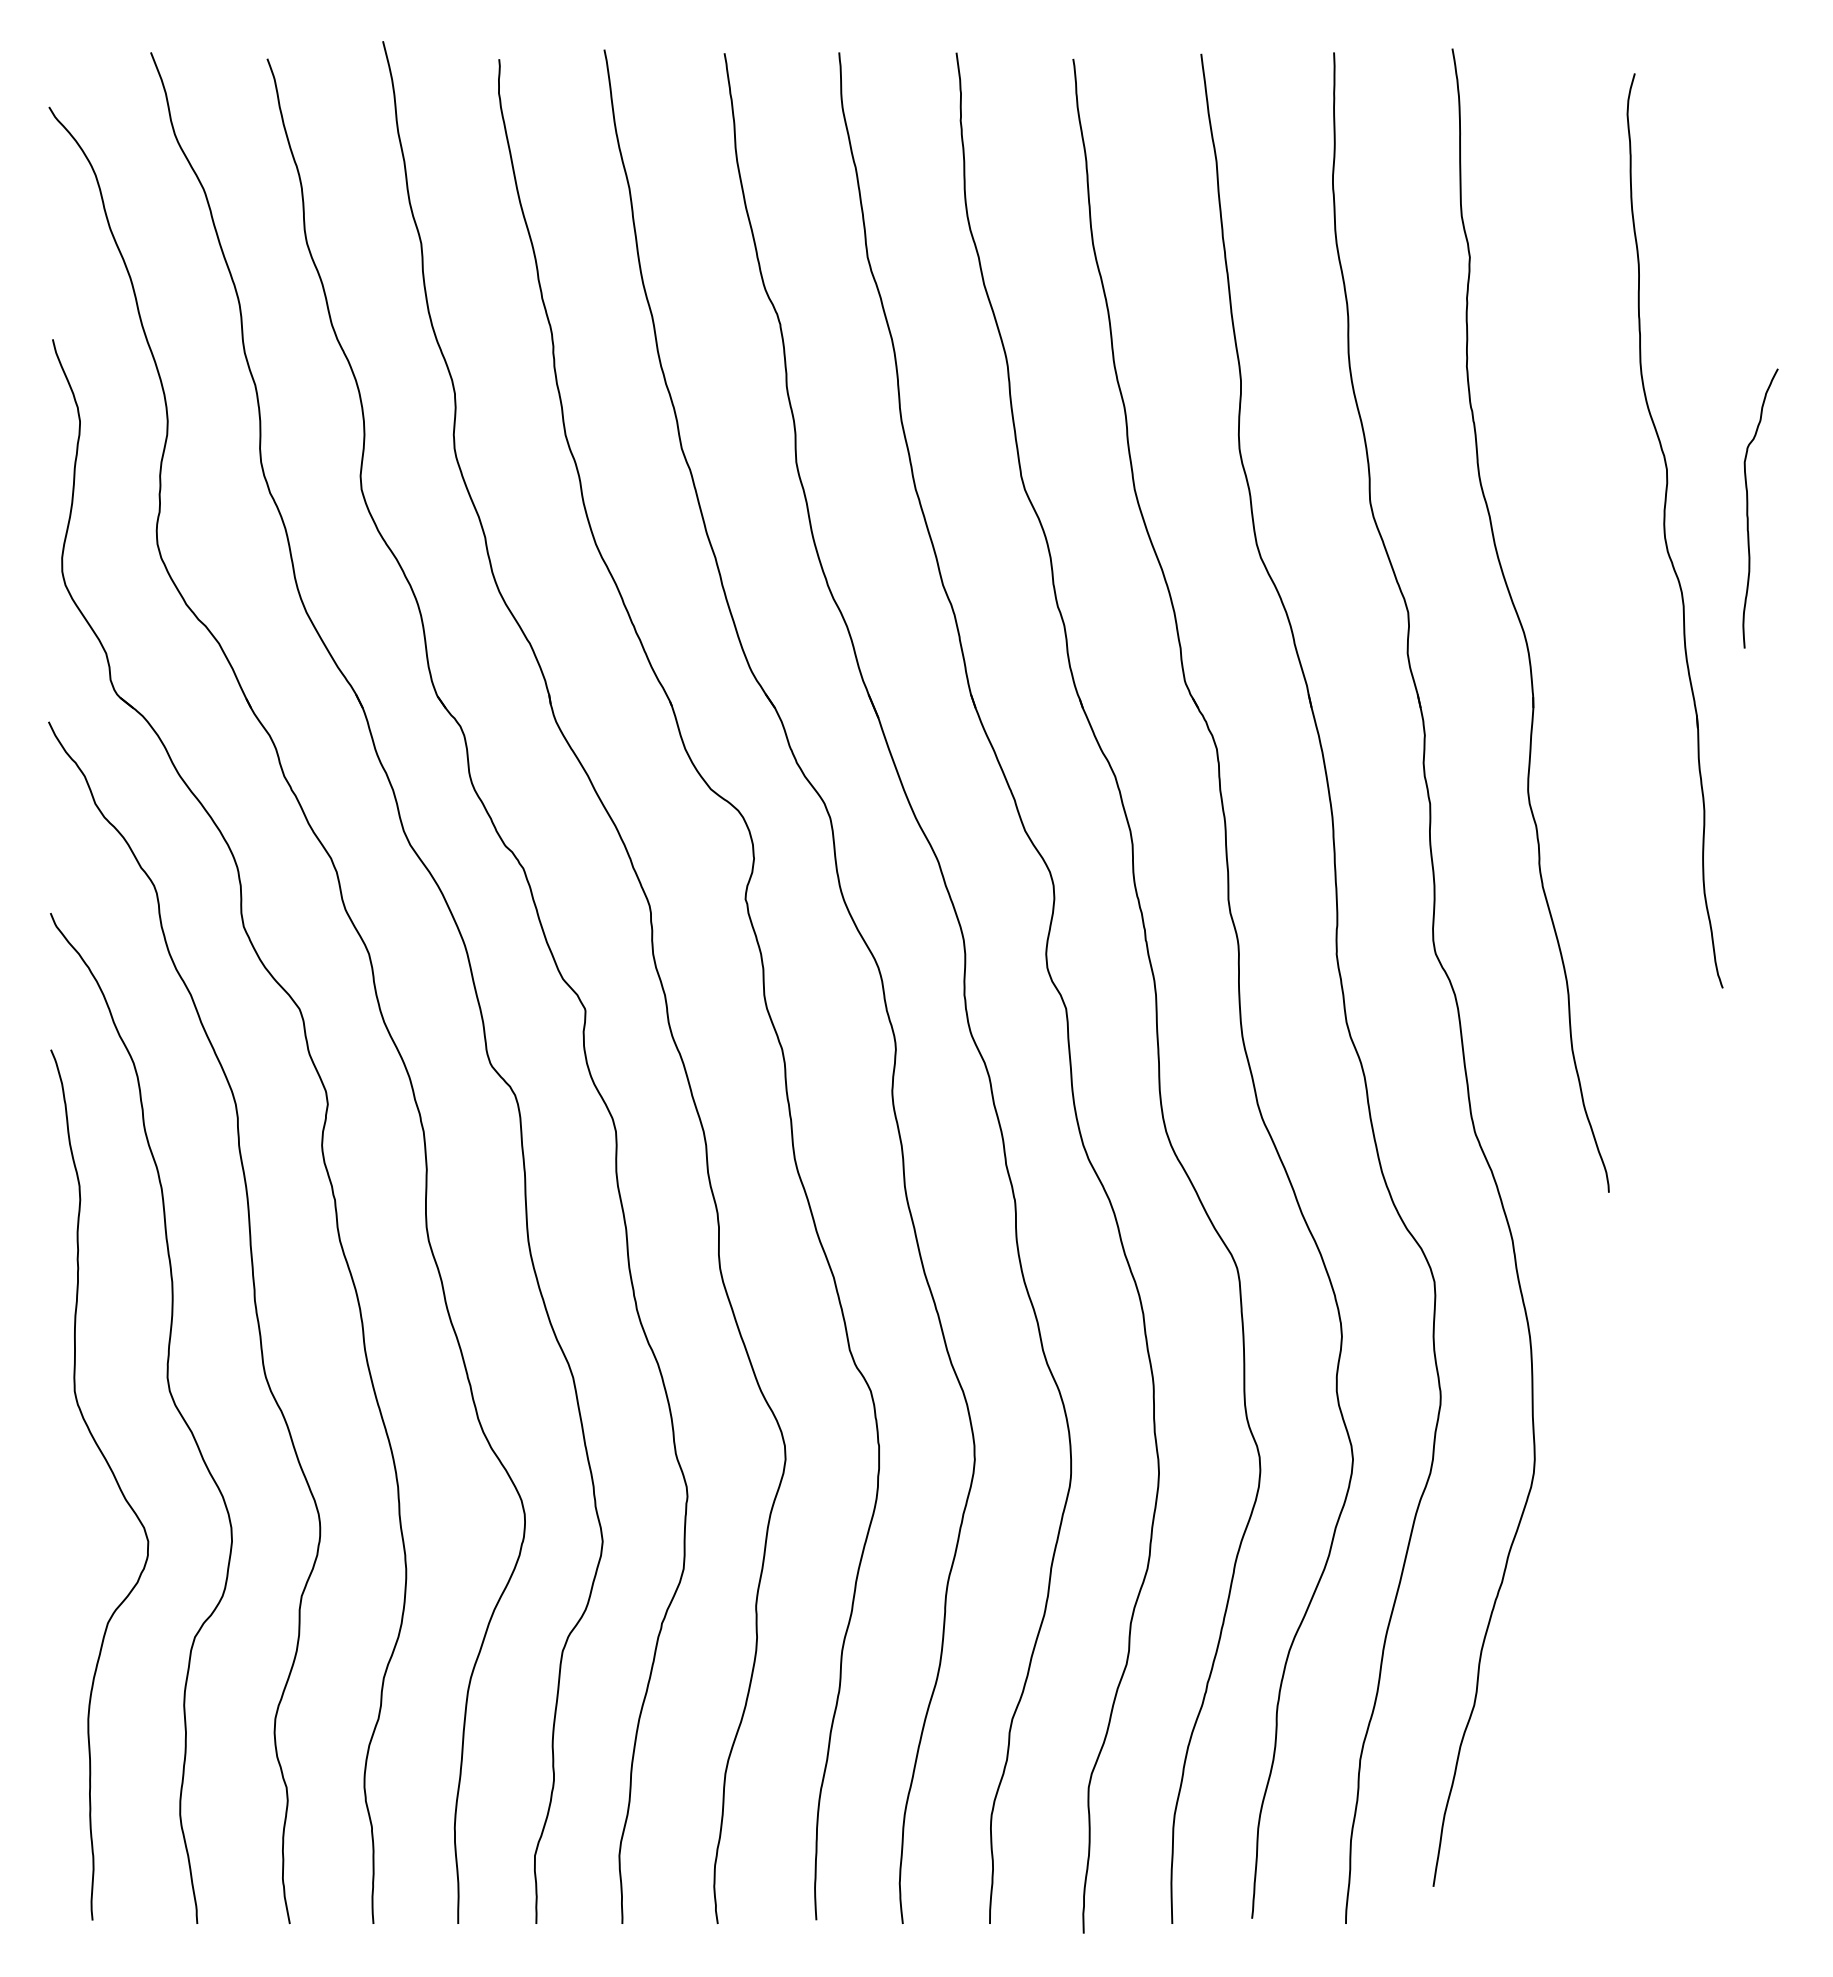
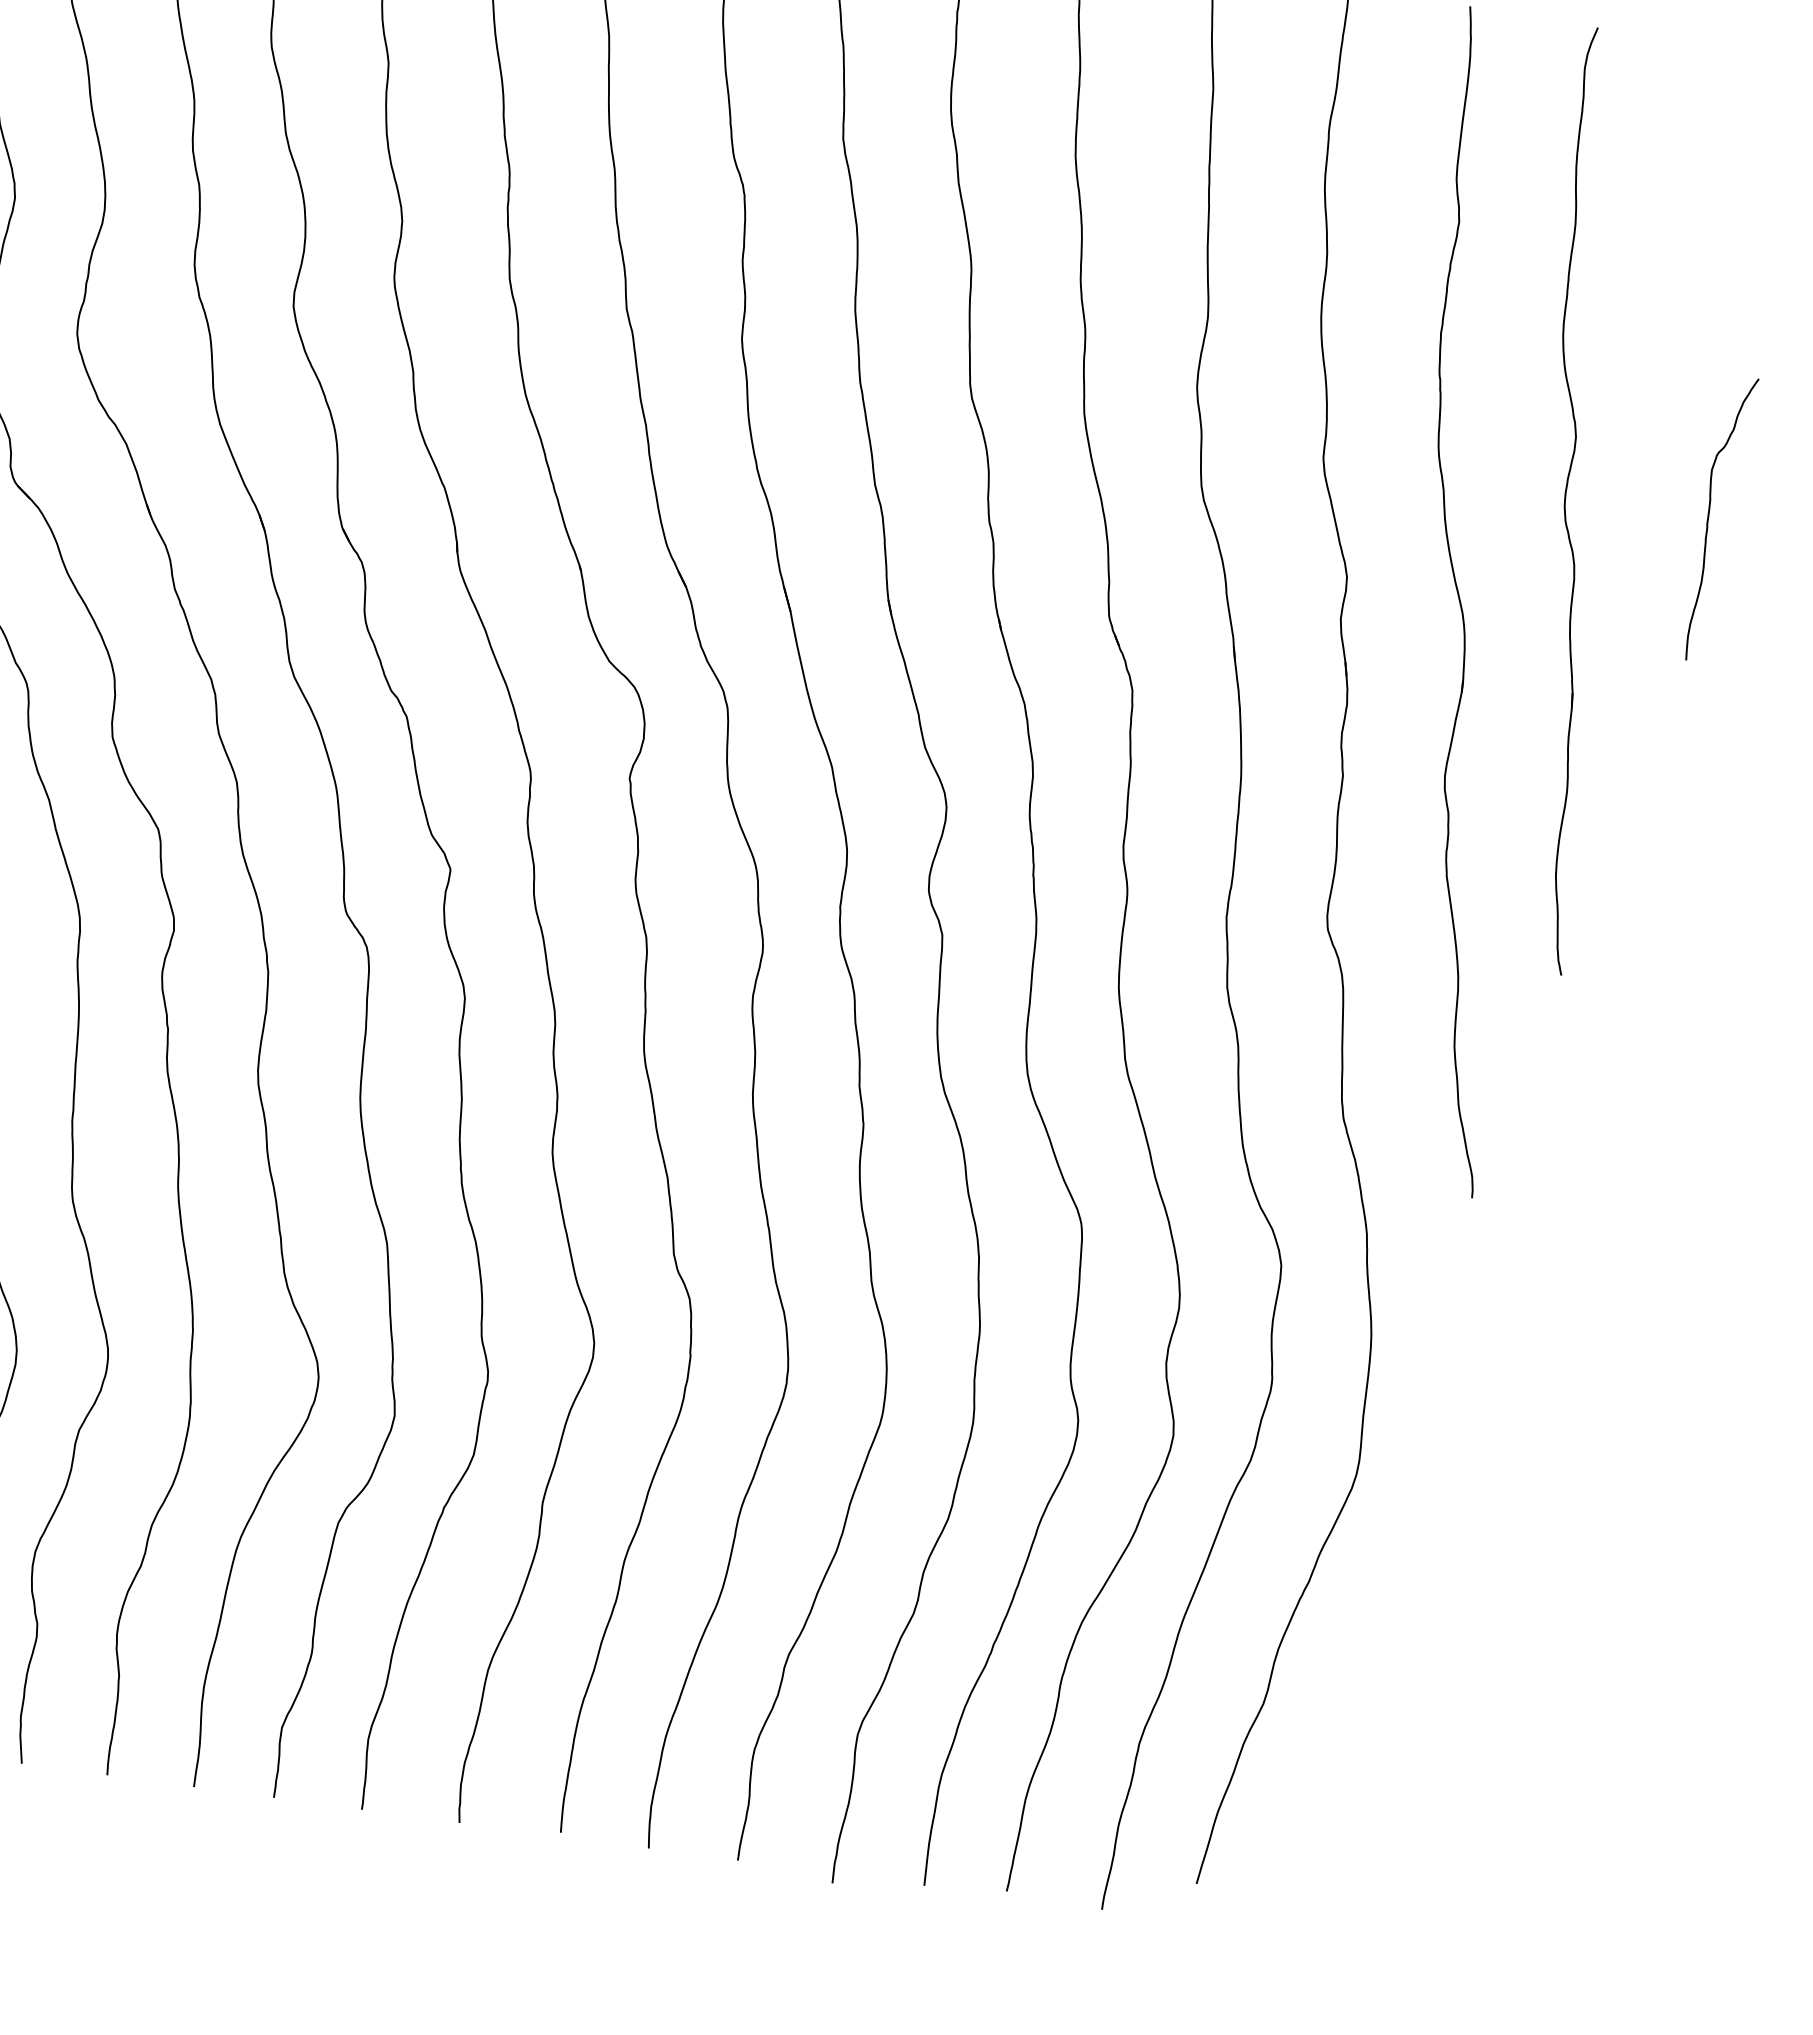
part: (1665, 530) -> (1566, 499), moved

